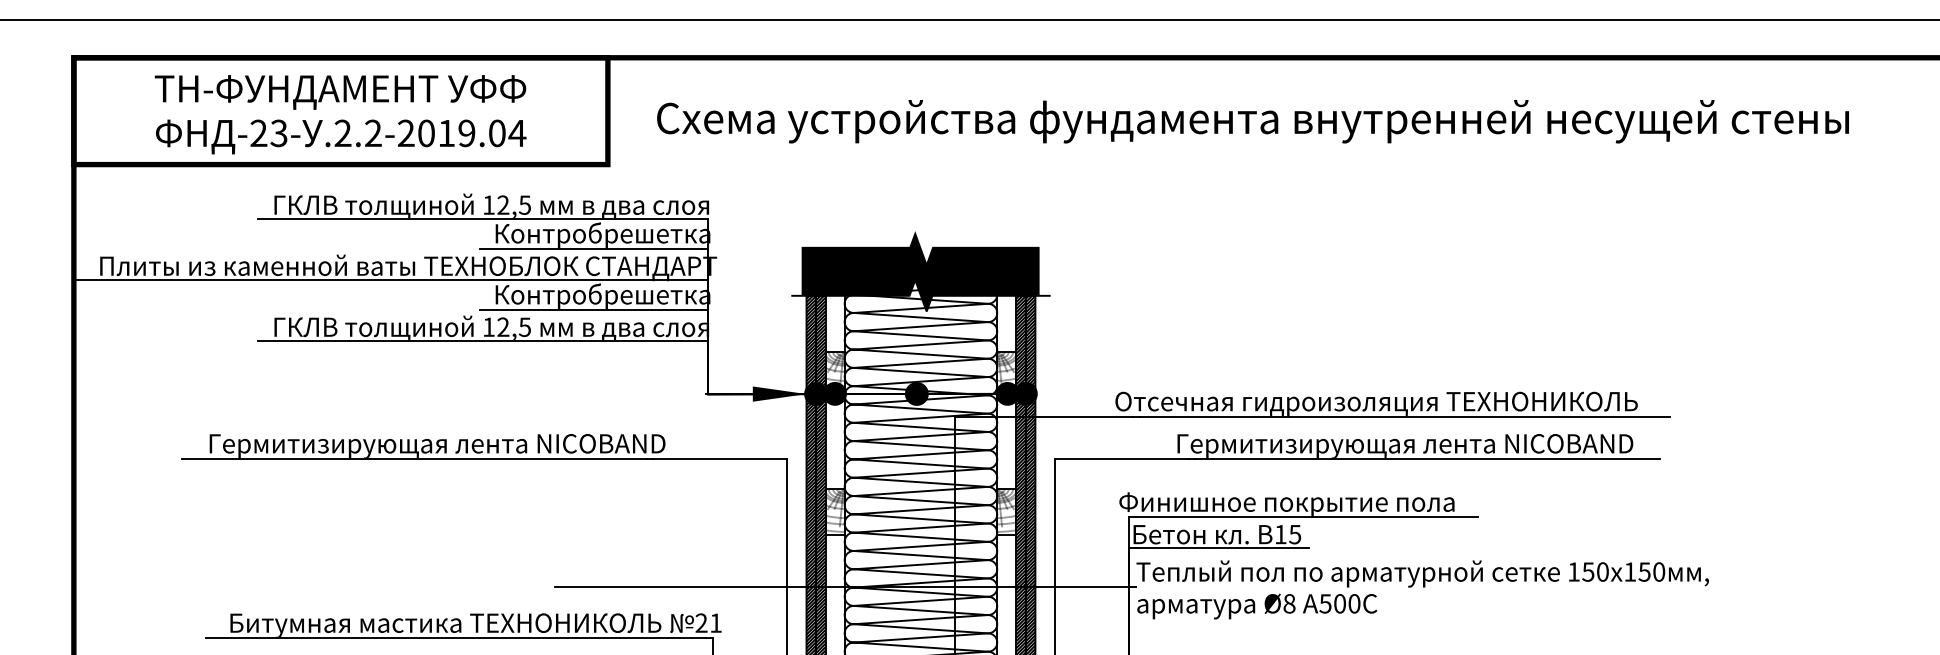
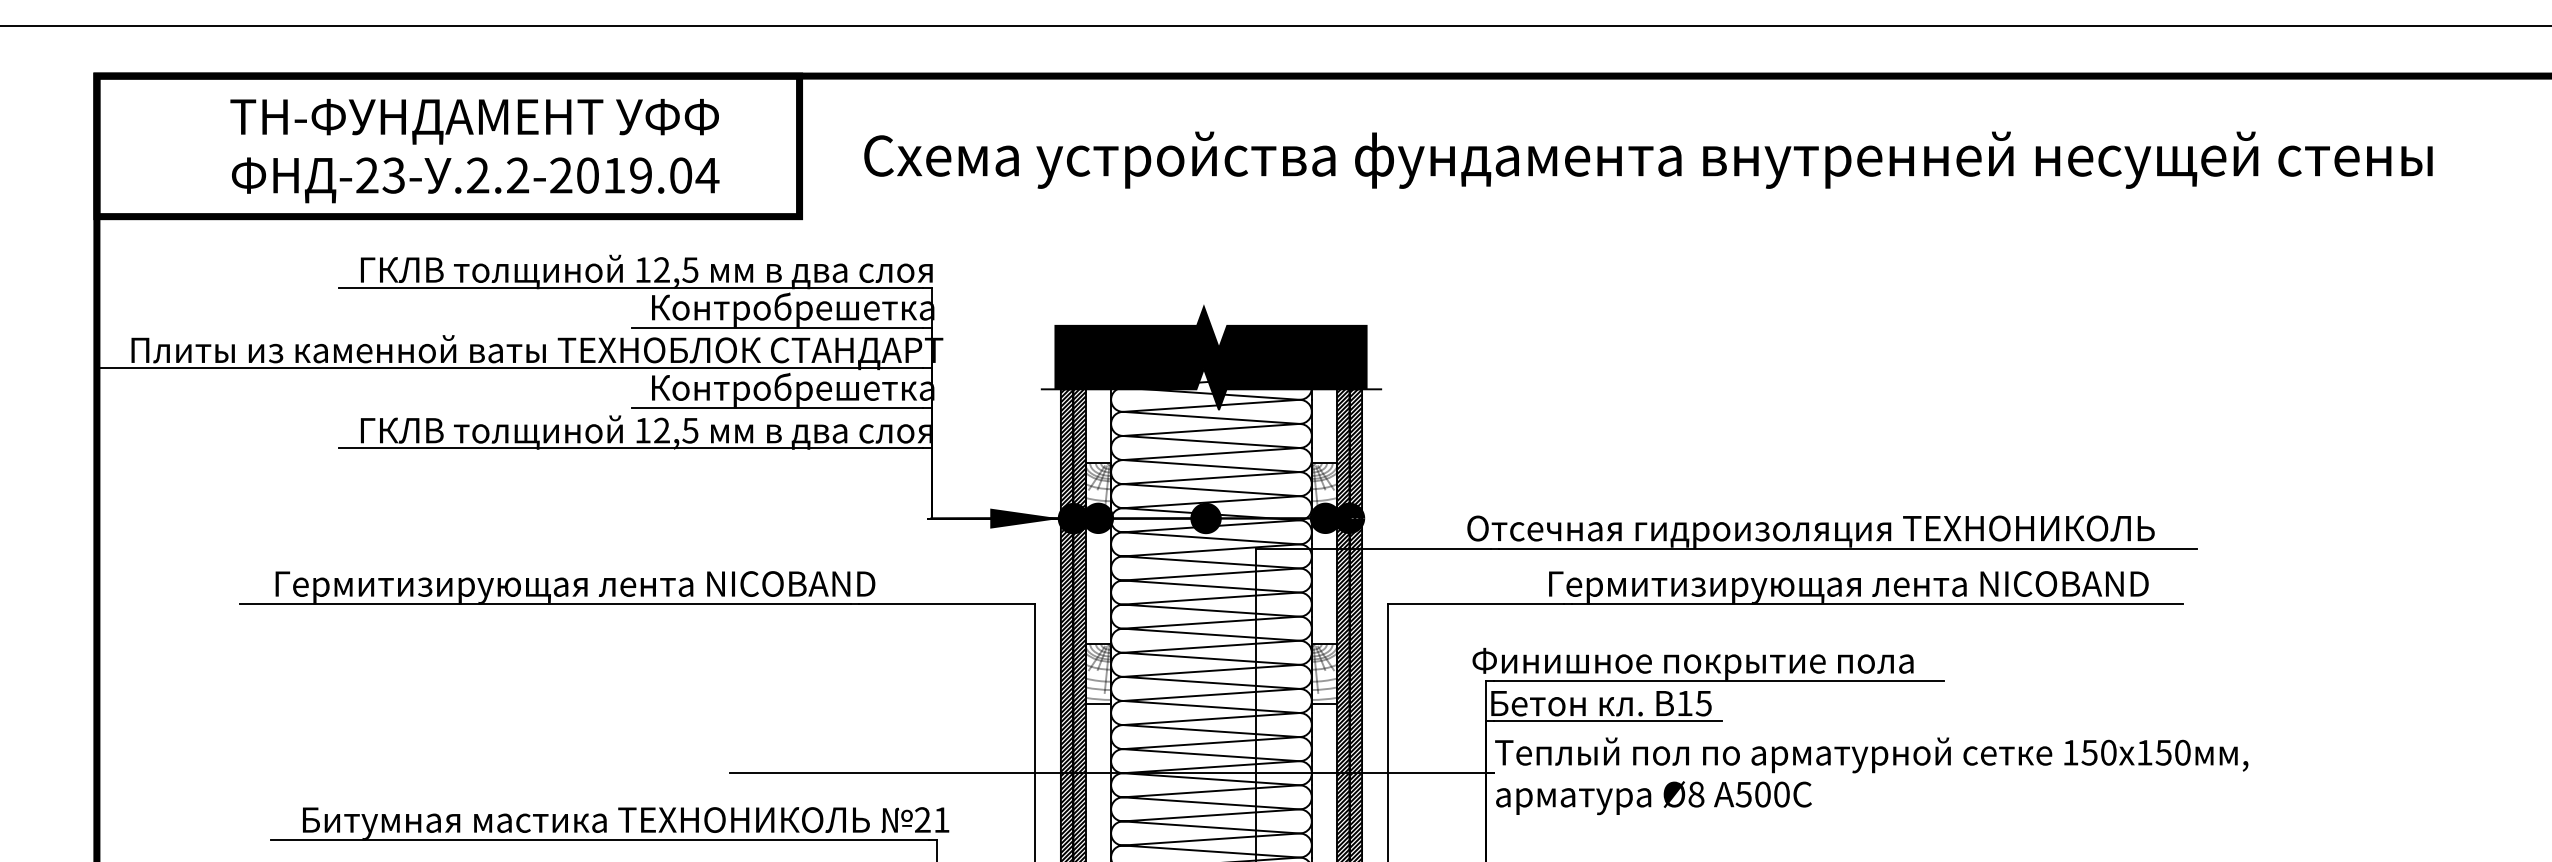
text: (340, 115) -> (474, 151), moved

